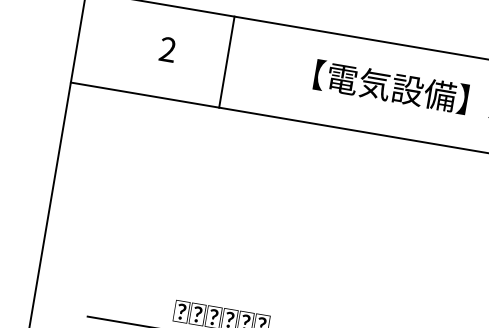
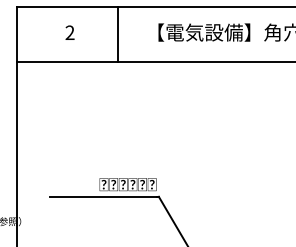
line: (226, 60) -> (117, 33), moved

